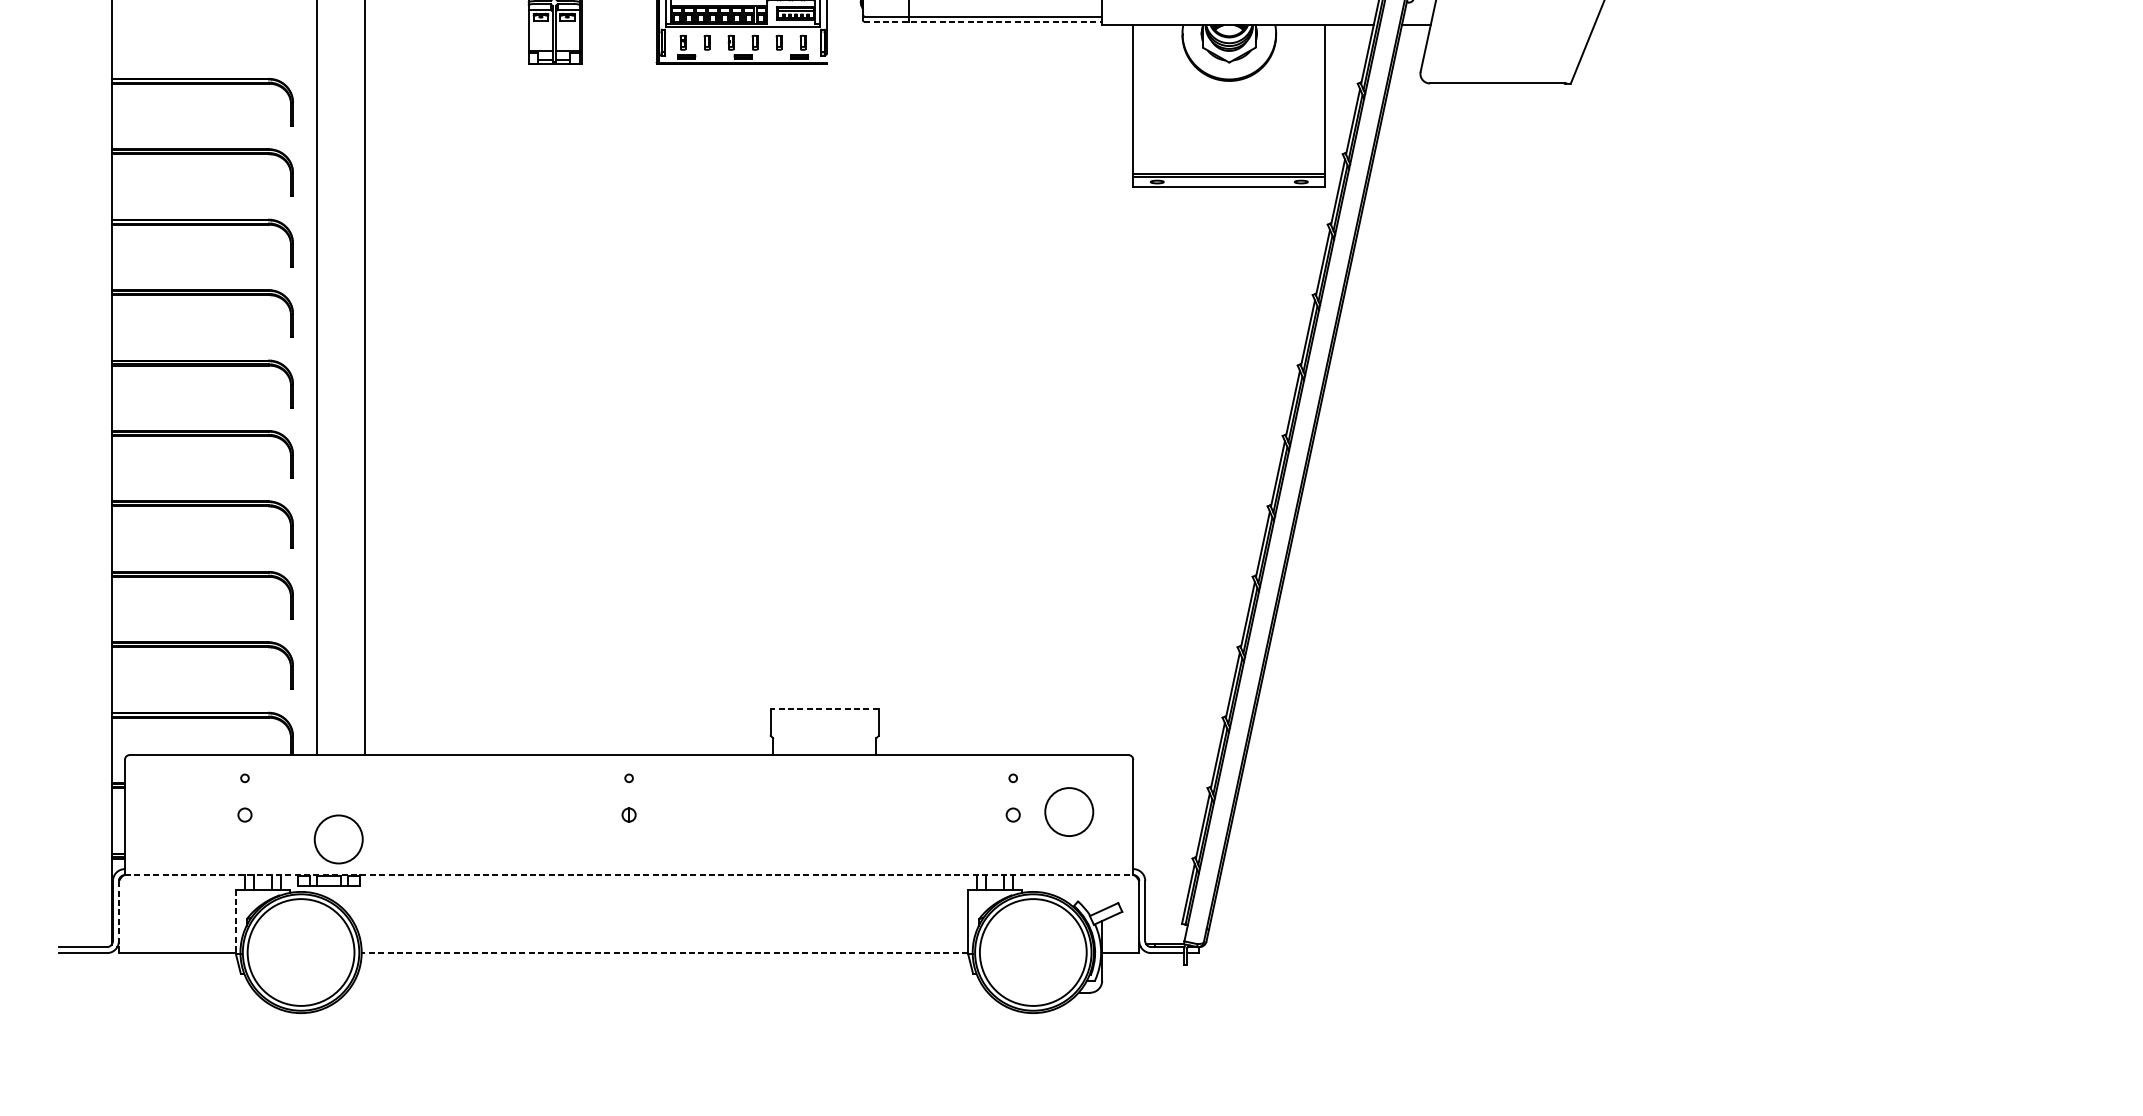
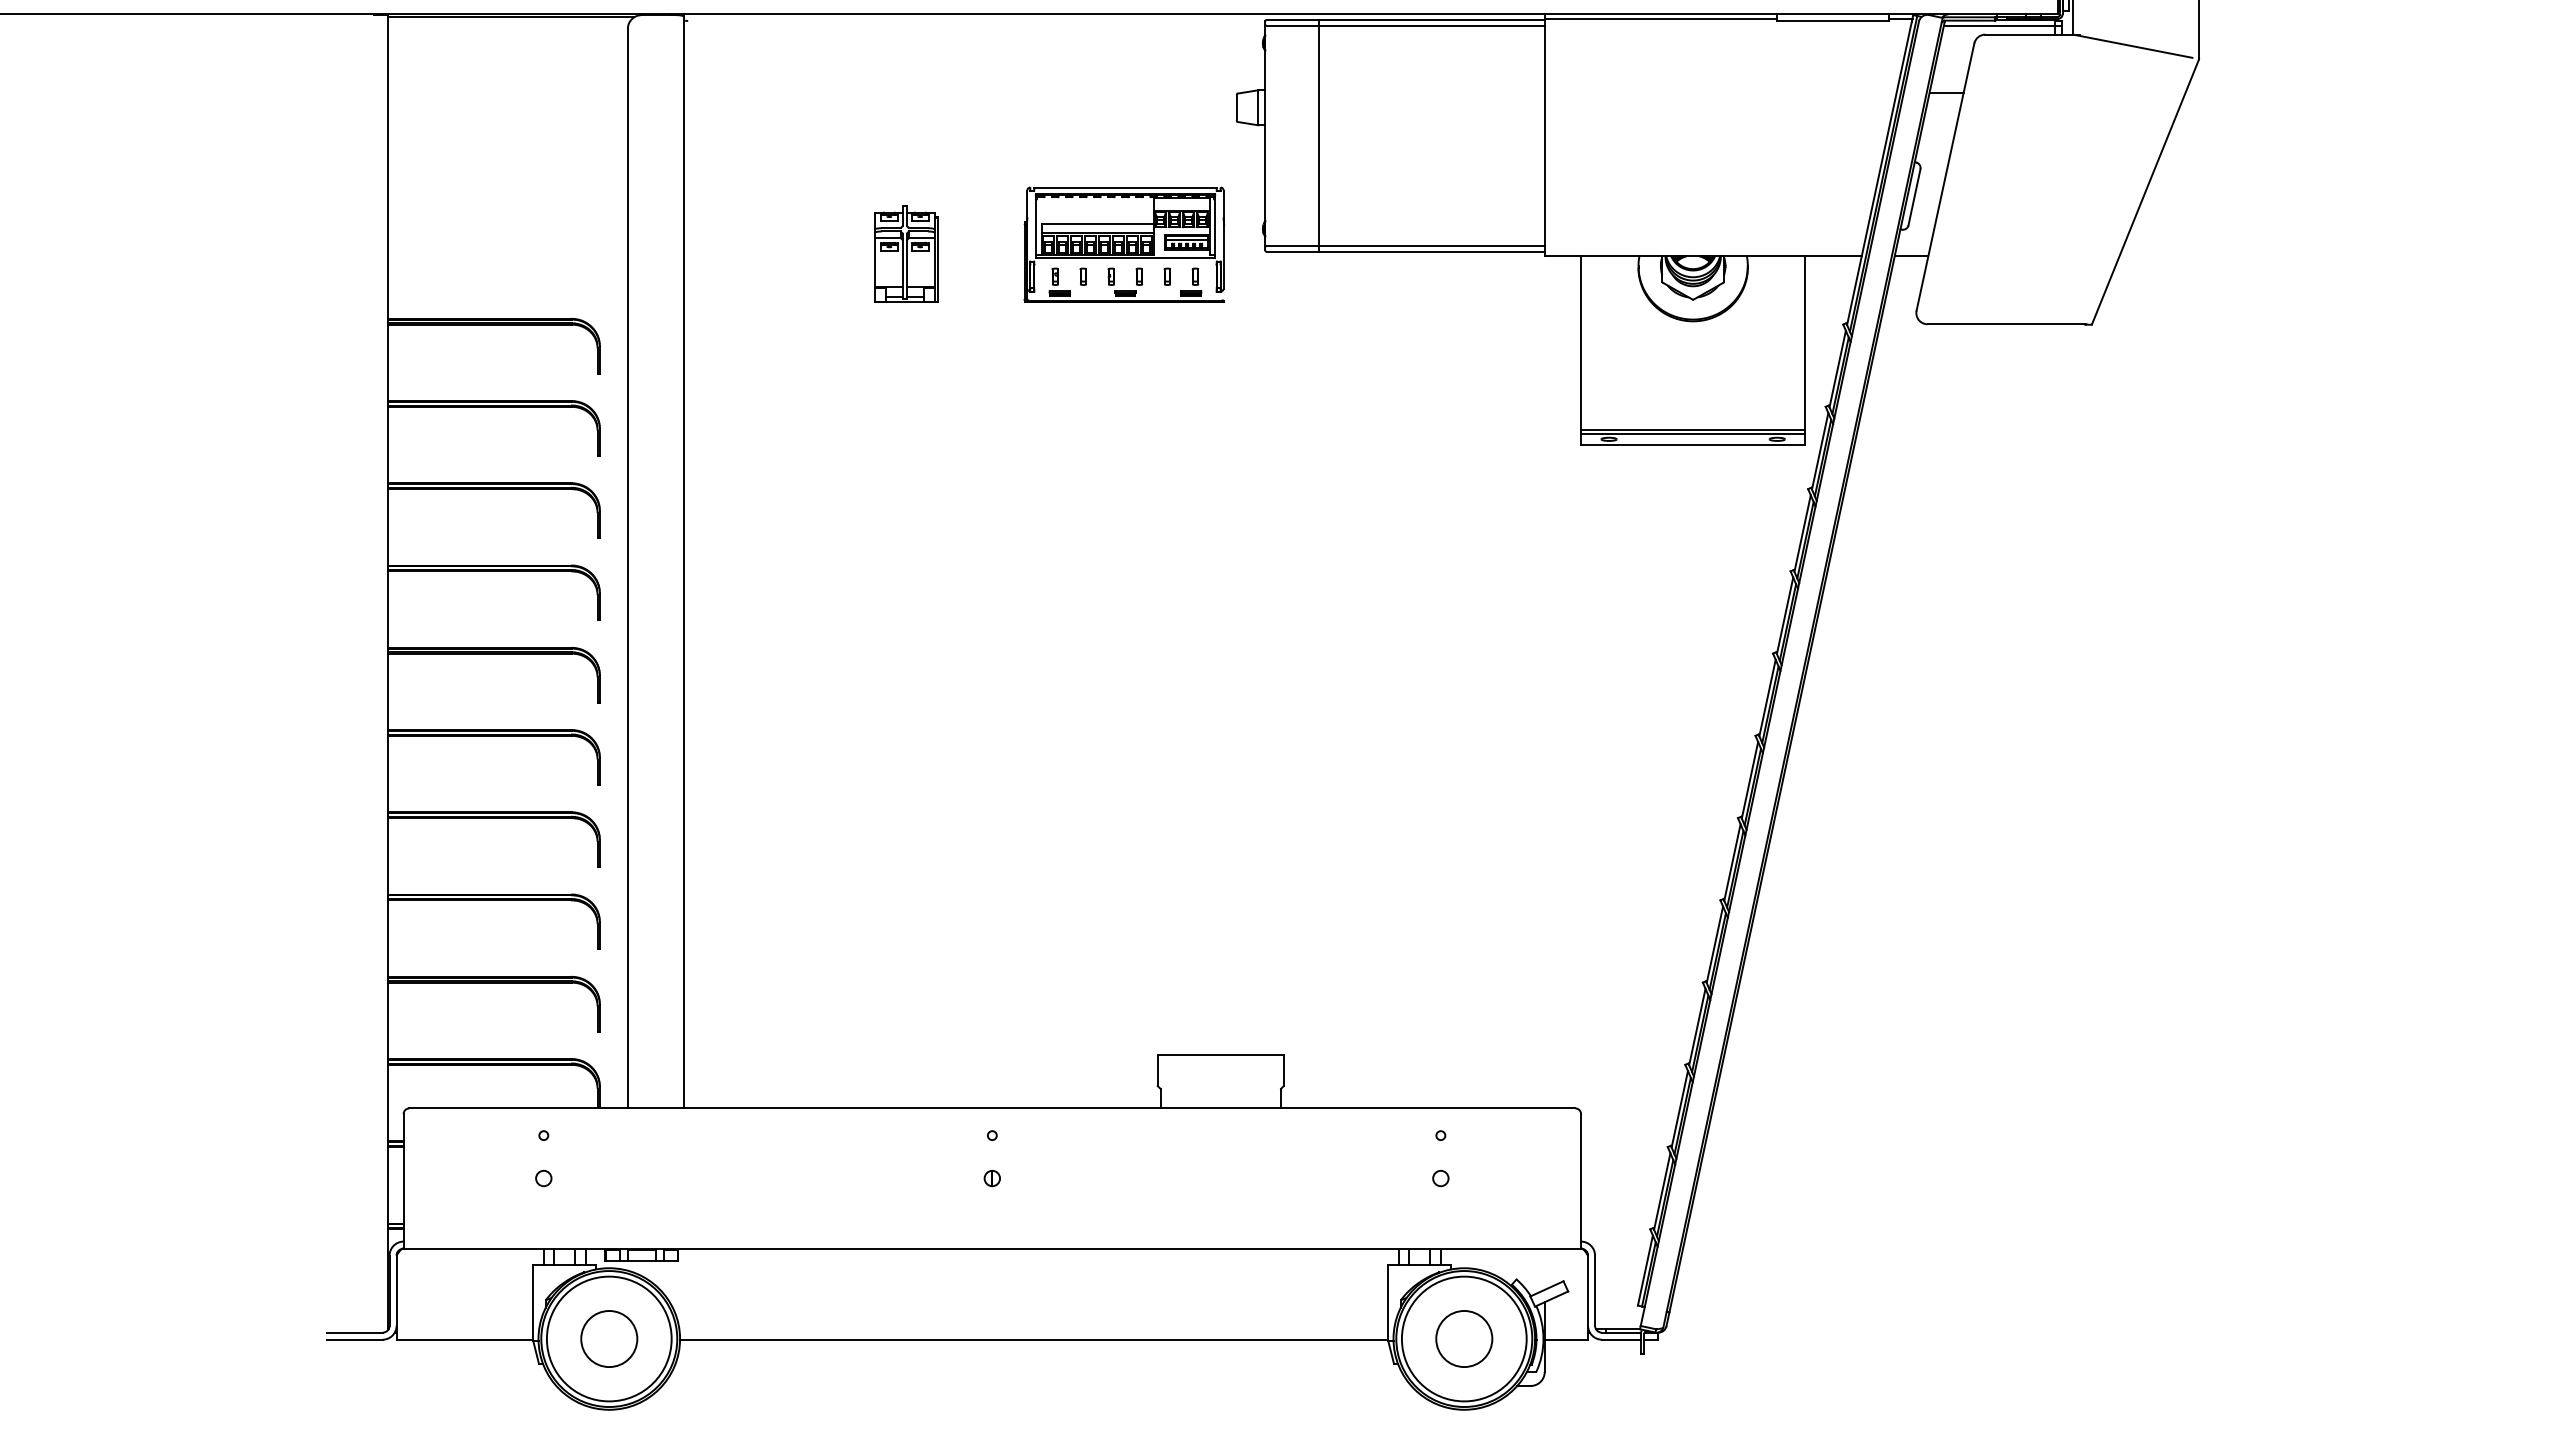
line: (982, 21) -> (1405, 251), dashed -> solid
line: (824, 709) -> (1220, 1055), dashed -> solid
circle: (1069, 811) -> (1464, 1338), moved
circle: (338, 839) -> (609, 1338), moved
line: (629, 875) -> (992, 1248), dashed -> solid
line: (118, 916) -> (396, 1297), dashed -> solid
line: (236, 922) -> (533, 1303), dashed -> solid
line: (664, 952) -> (1033, 1339), dashed -> solid

